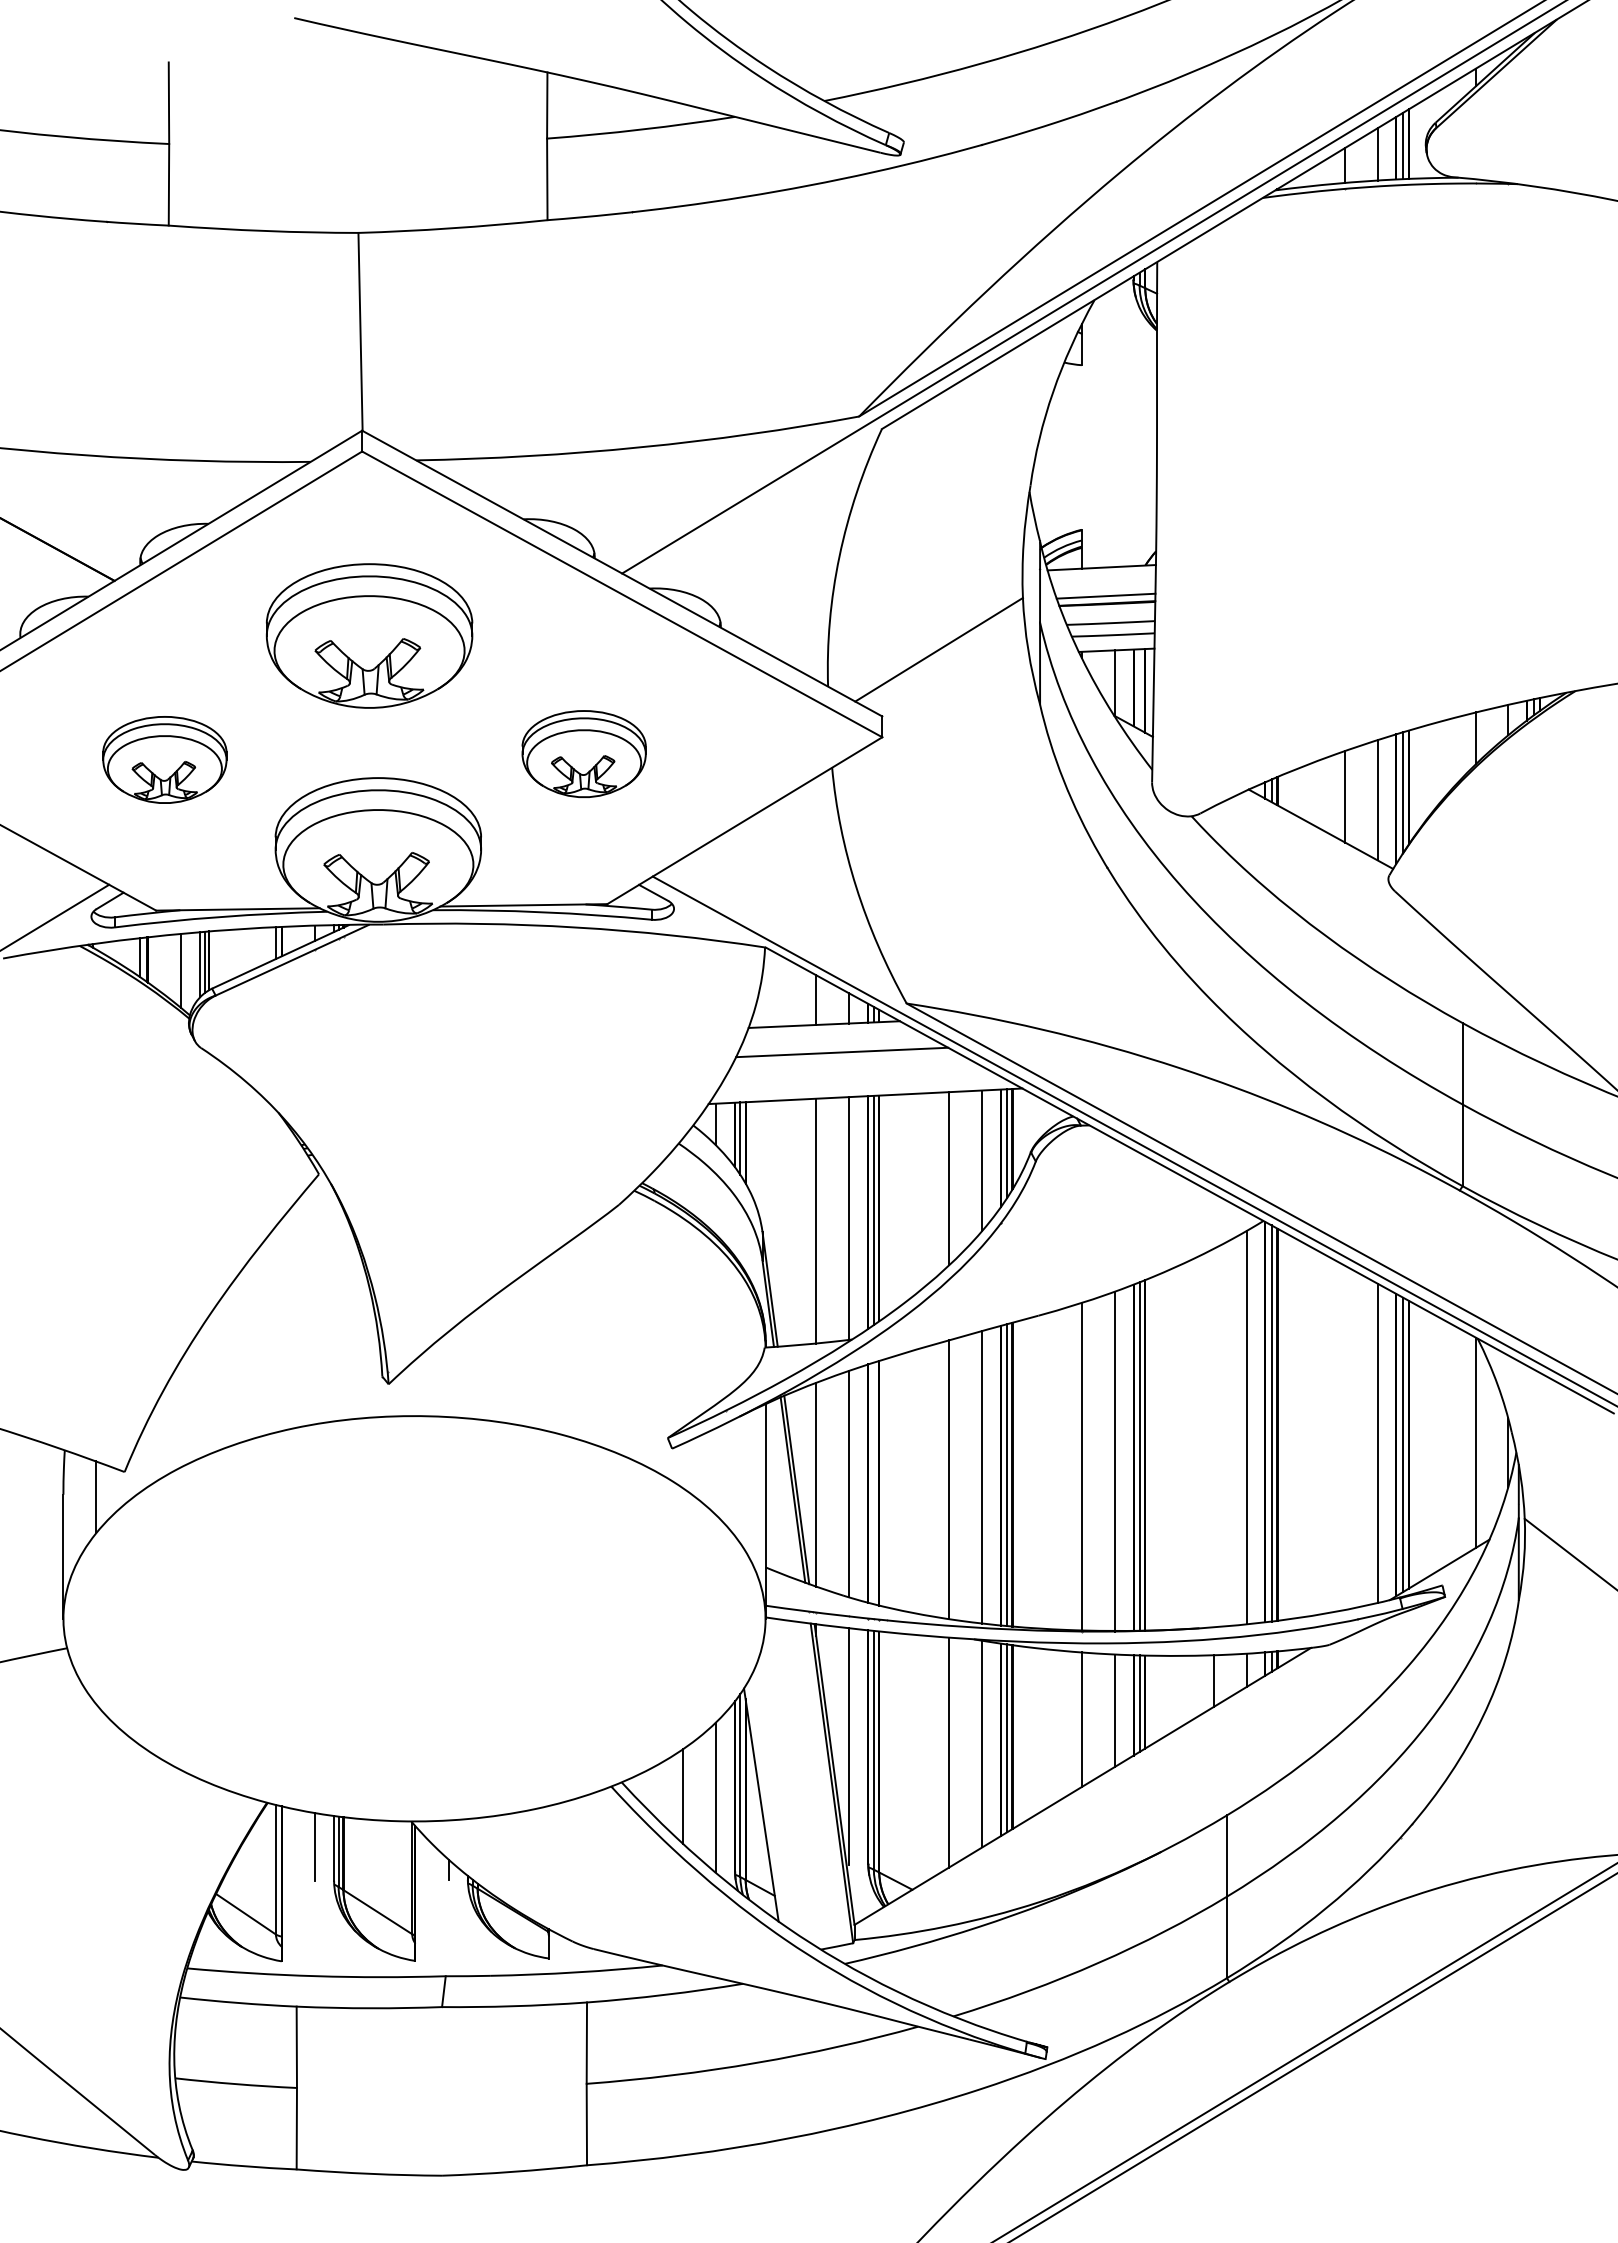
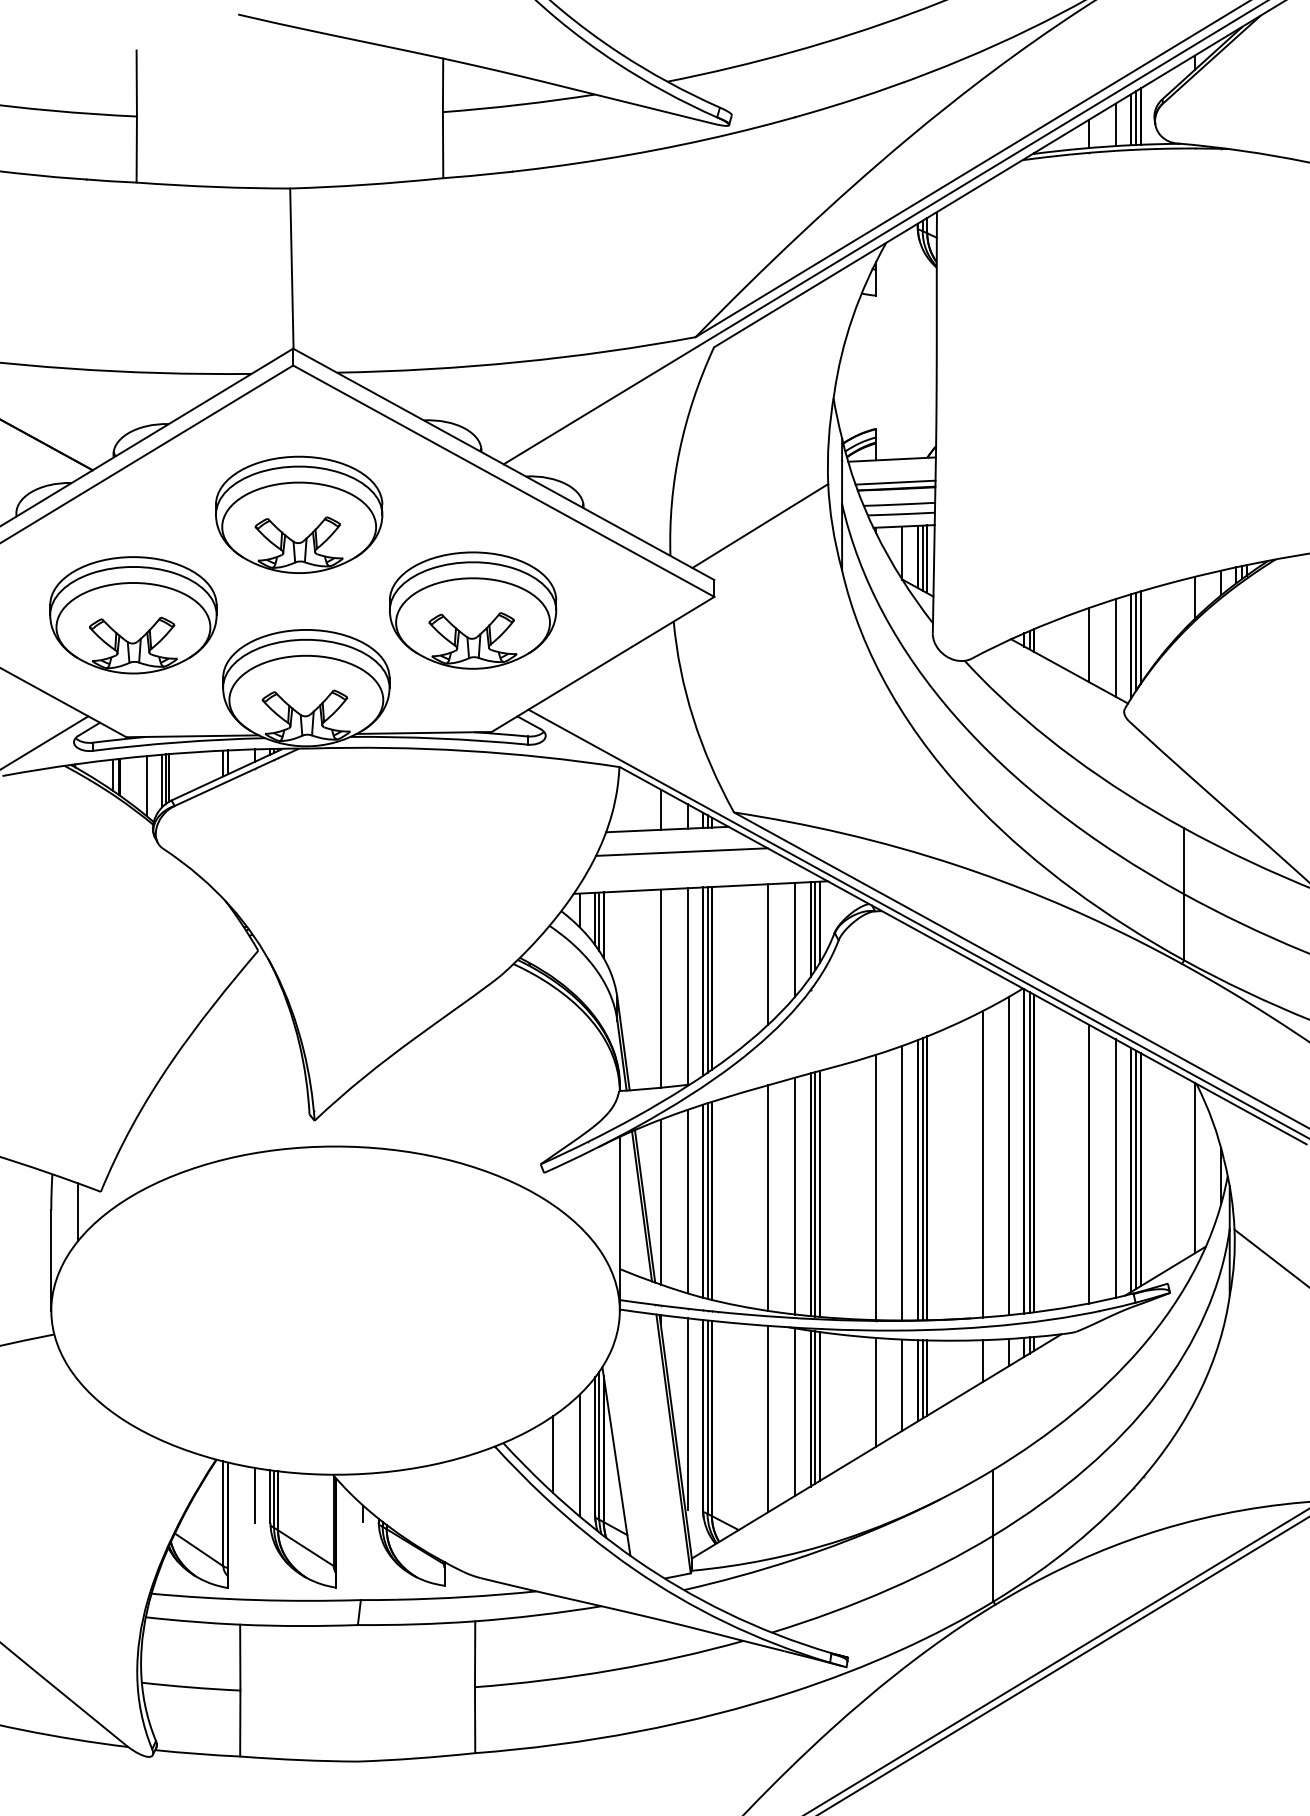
line: (1139, 689) -> (922, 558), added
part: (583, 753) -> (472, 610), size x1.67
part: (164, 759) -> (133, 614), size x1.67
line: (1213, 1437) -> (982, 1163), added
line: (1345, 1437) -> (1089, 1163), added
line: (873, 1483) -> (707, 1201), added

